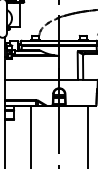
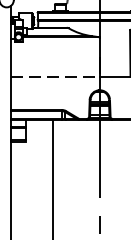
line: (32, 79) -> (55, 75), solid -> dashed

